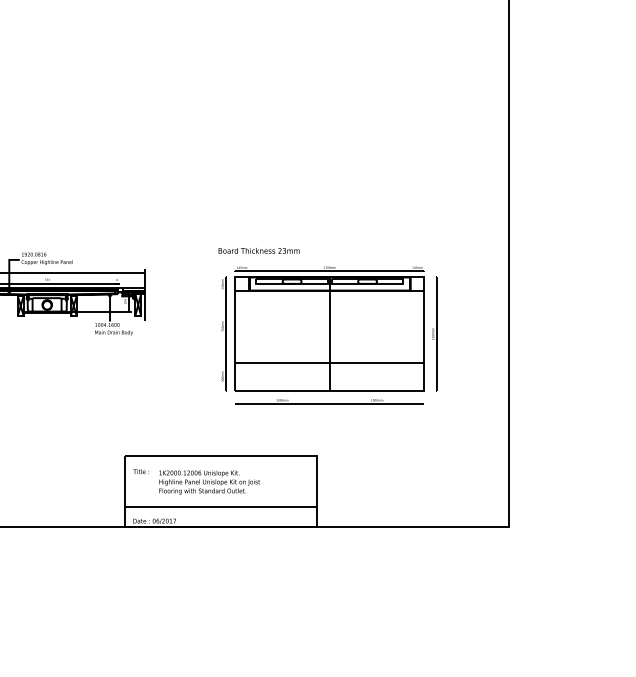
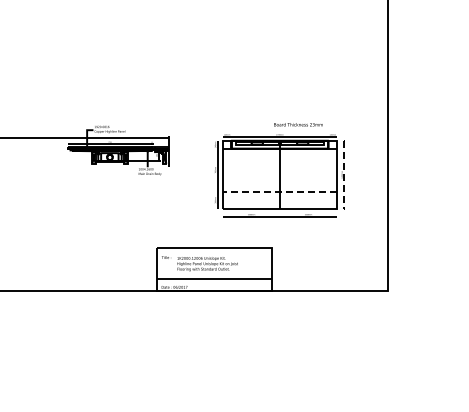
text: (259, 250) -> (298, 124), moved
line: (437, 335) -> (344, 175), solid -> dashed
line: (329, 361) -> (279, 191), solid -> dashed

